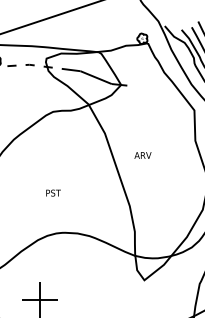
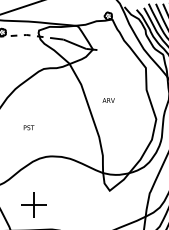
text: (52, 192) -> (28, 127), moved

